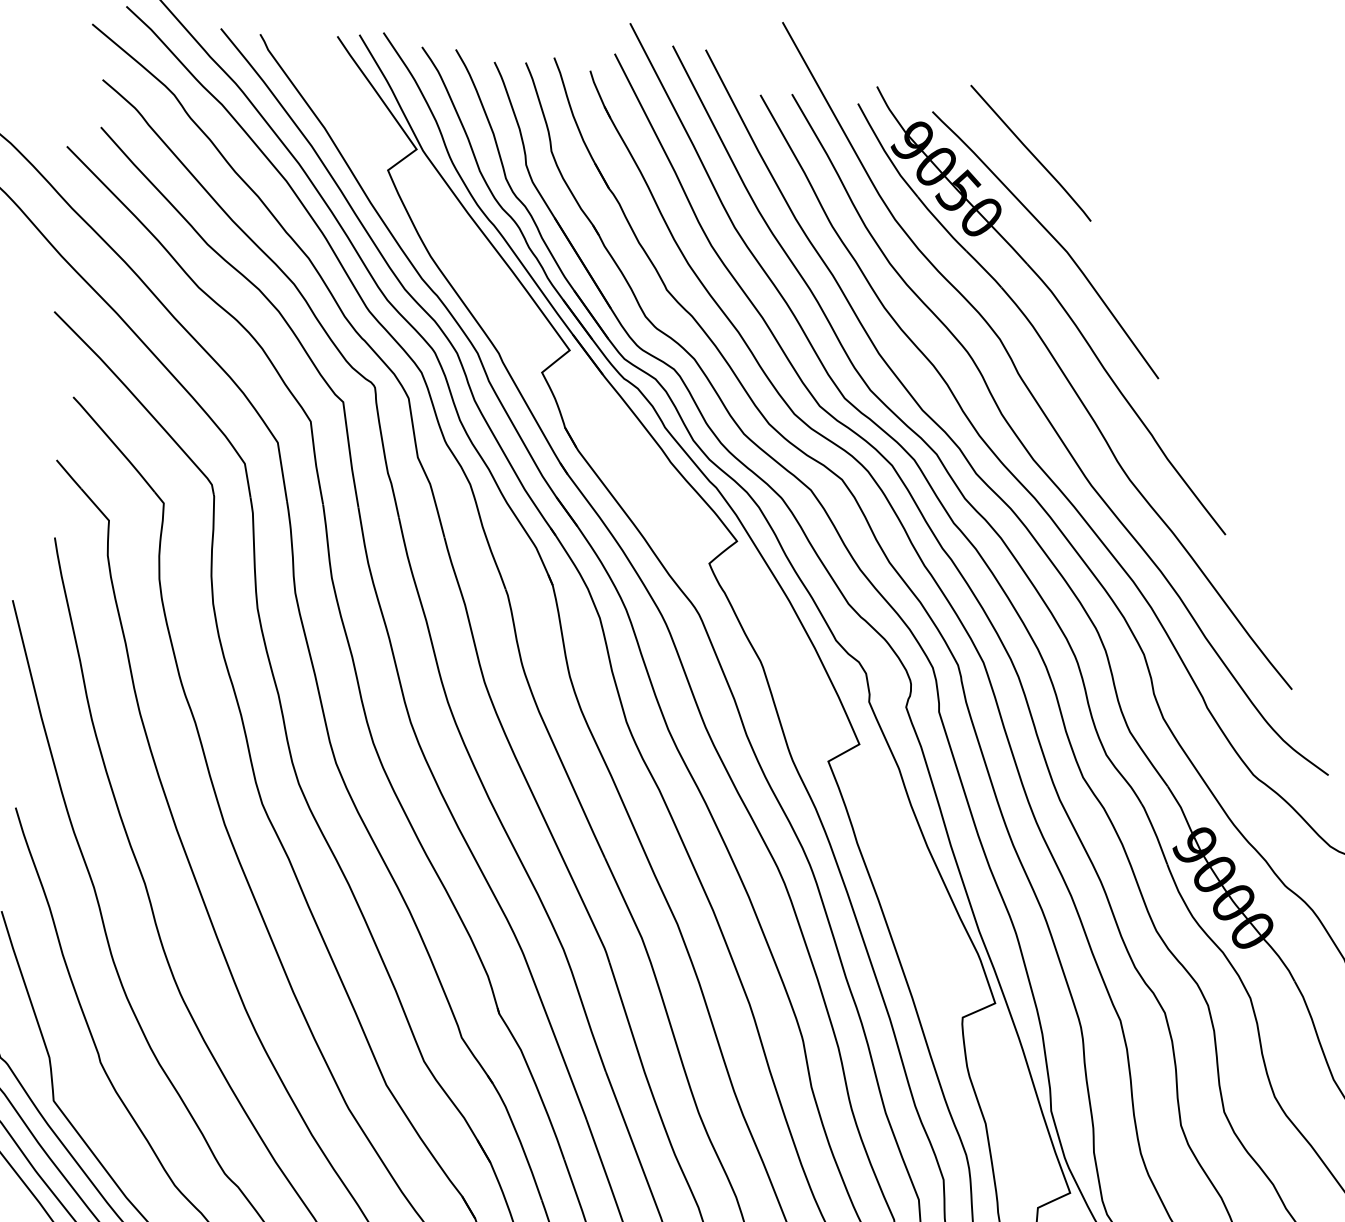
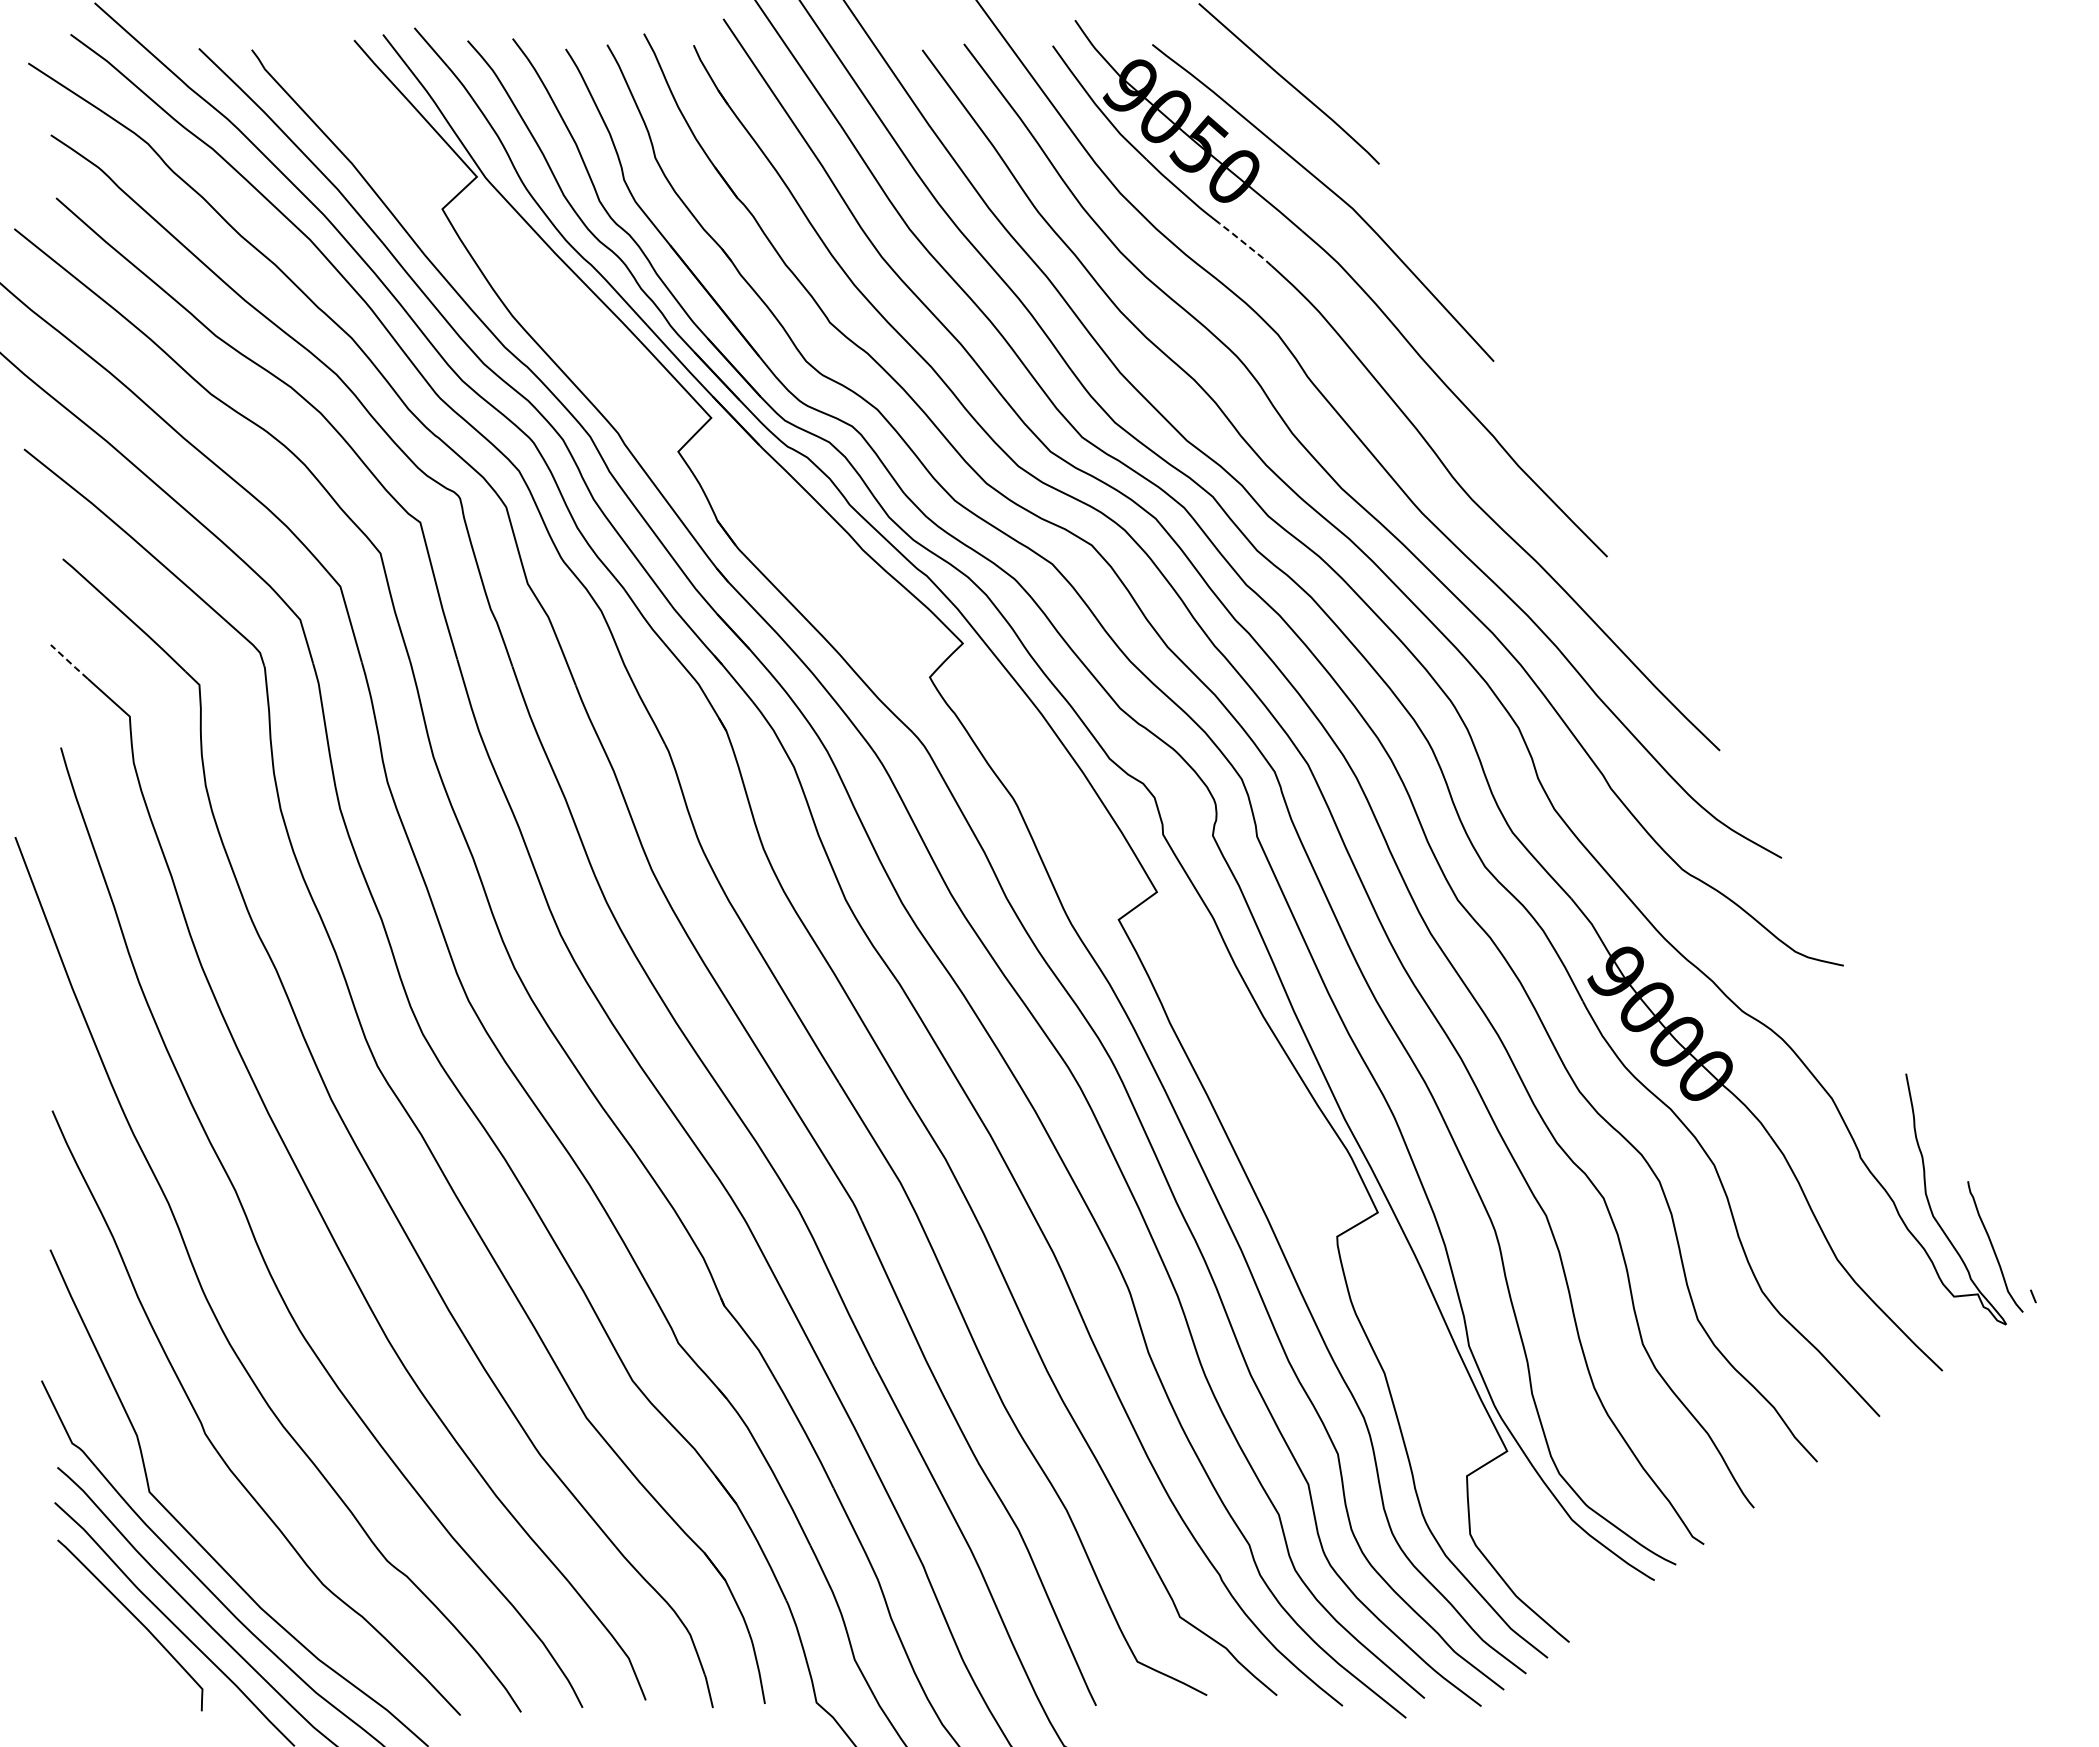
line: (983, 269) -> (1245, 244), solid -> dashed
line: (68, 474) -> (69, 662), solid -> dashed

